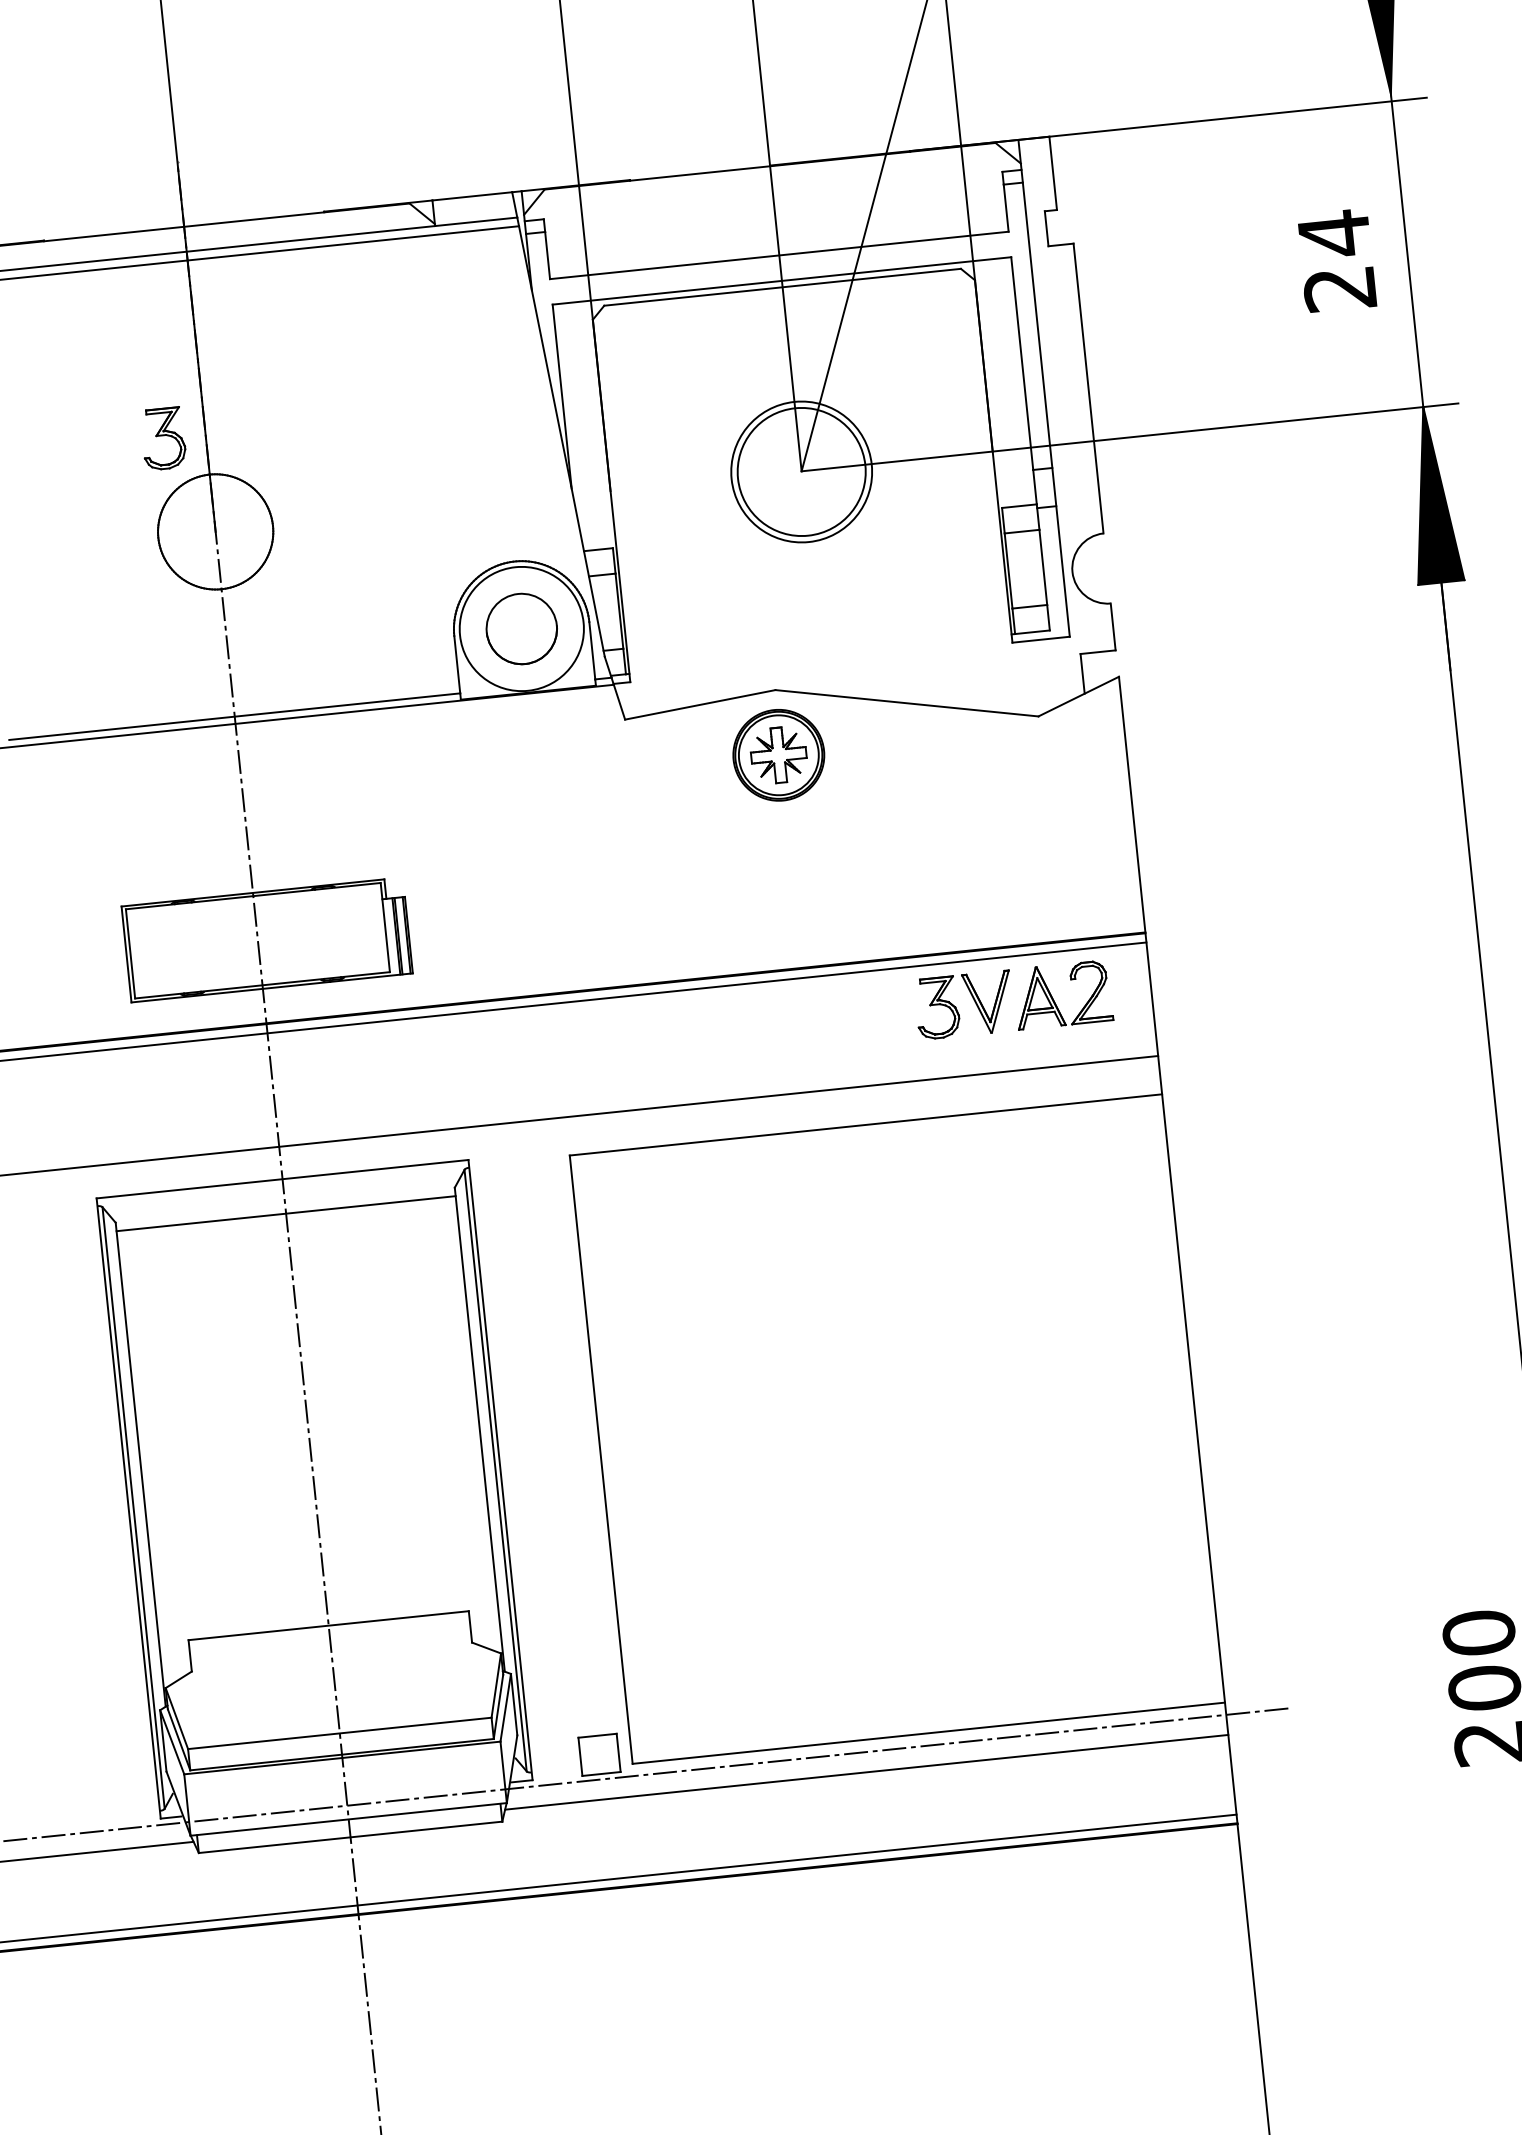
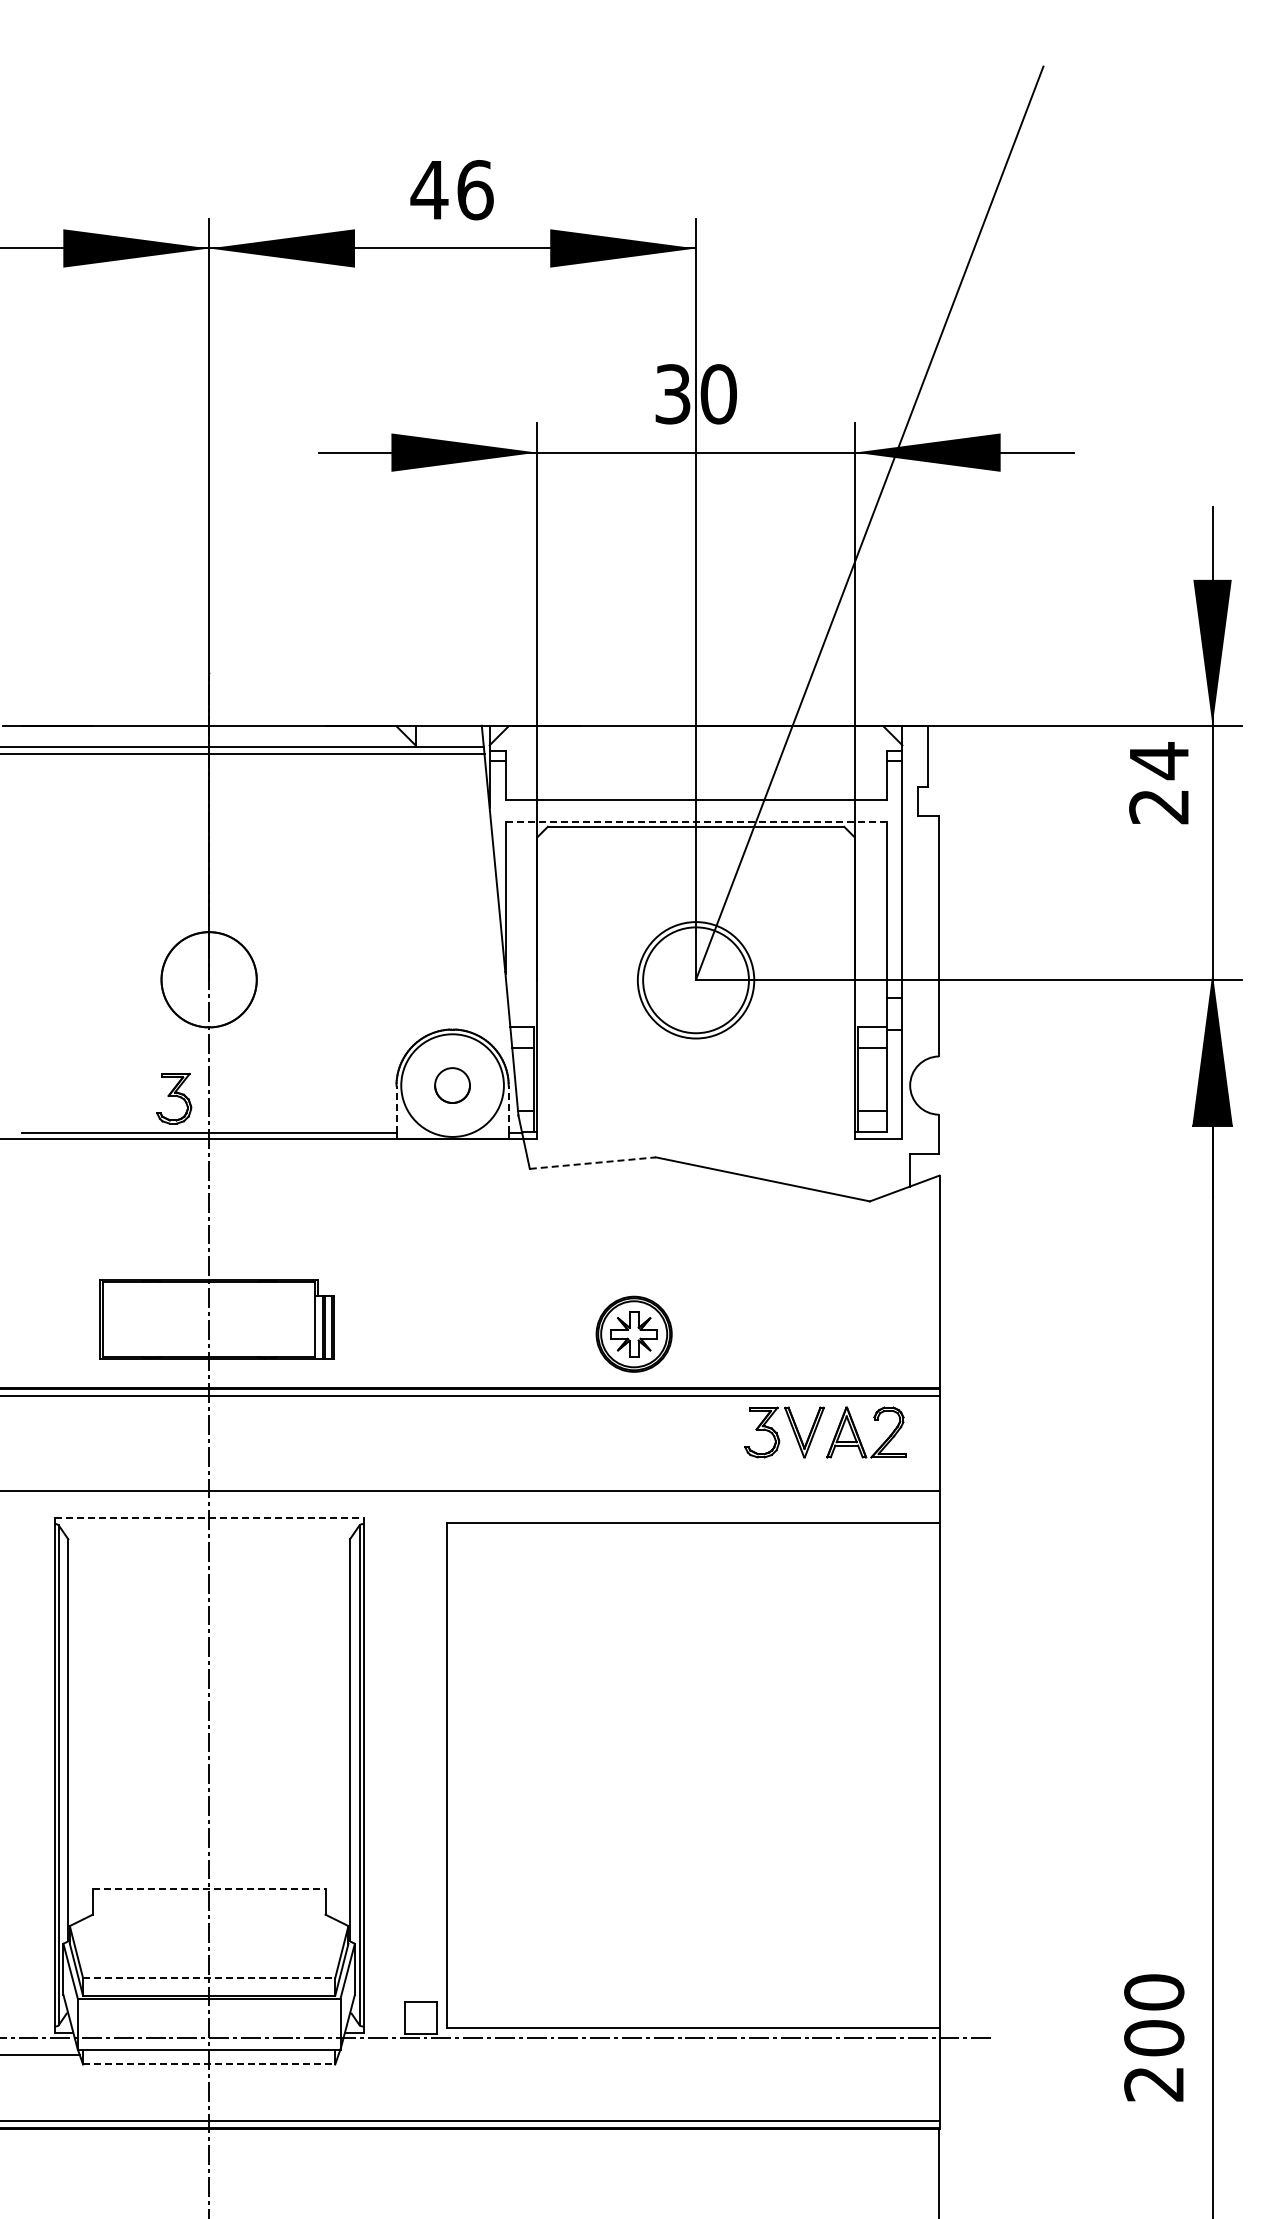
text: (1336, 261) -> (1158, 783), moved
line: (782, 280) -> (696, 821), solid -> dashed
part: (163, 438) -> (174, 1098), moved
circle: (521, 628) -> (452, 1085), size x0.6
line: (592, 650) -> (508, 1109), solid -> dashed
line: (457, 664) -> (396, 1109), solid -> dashed
line: (701, 705) -> (593, 1163), solid -> dashed
part: (777, 754) -> (633, 1333), moved
line: (282, 1179) -> (209, 1517), solid -> dashed
line: (286, 1213) -> (209, 1546), removed
line: (329, 1625) -> (209, 1888), solid -> dashed
line: (340, 1733) -> (209, 1978), solid -> dashed
line: (866, 1771) -> (638, 2054), removed
line: (350, 1837) -> (209, 2064), solid -> dashed

